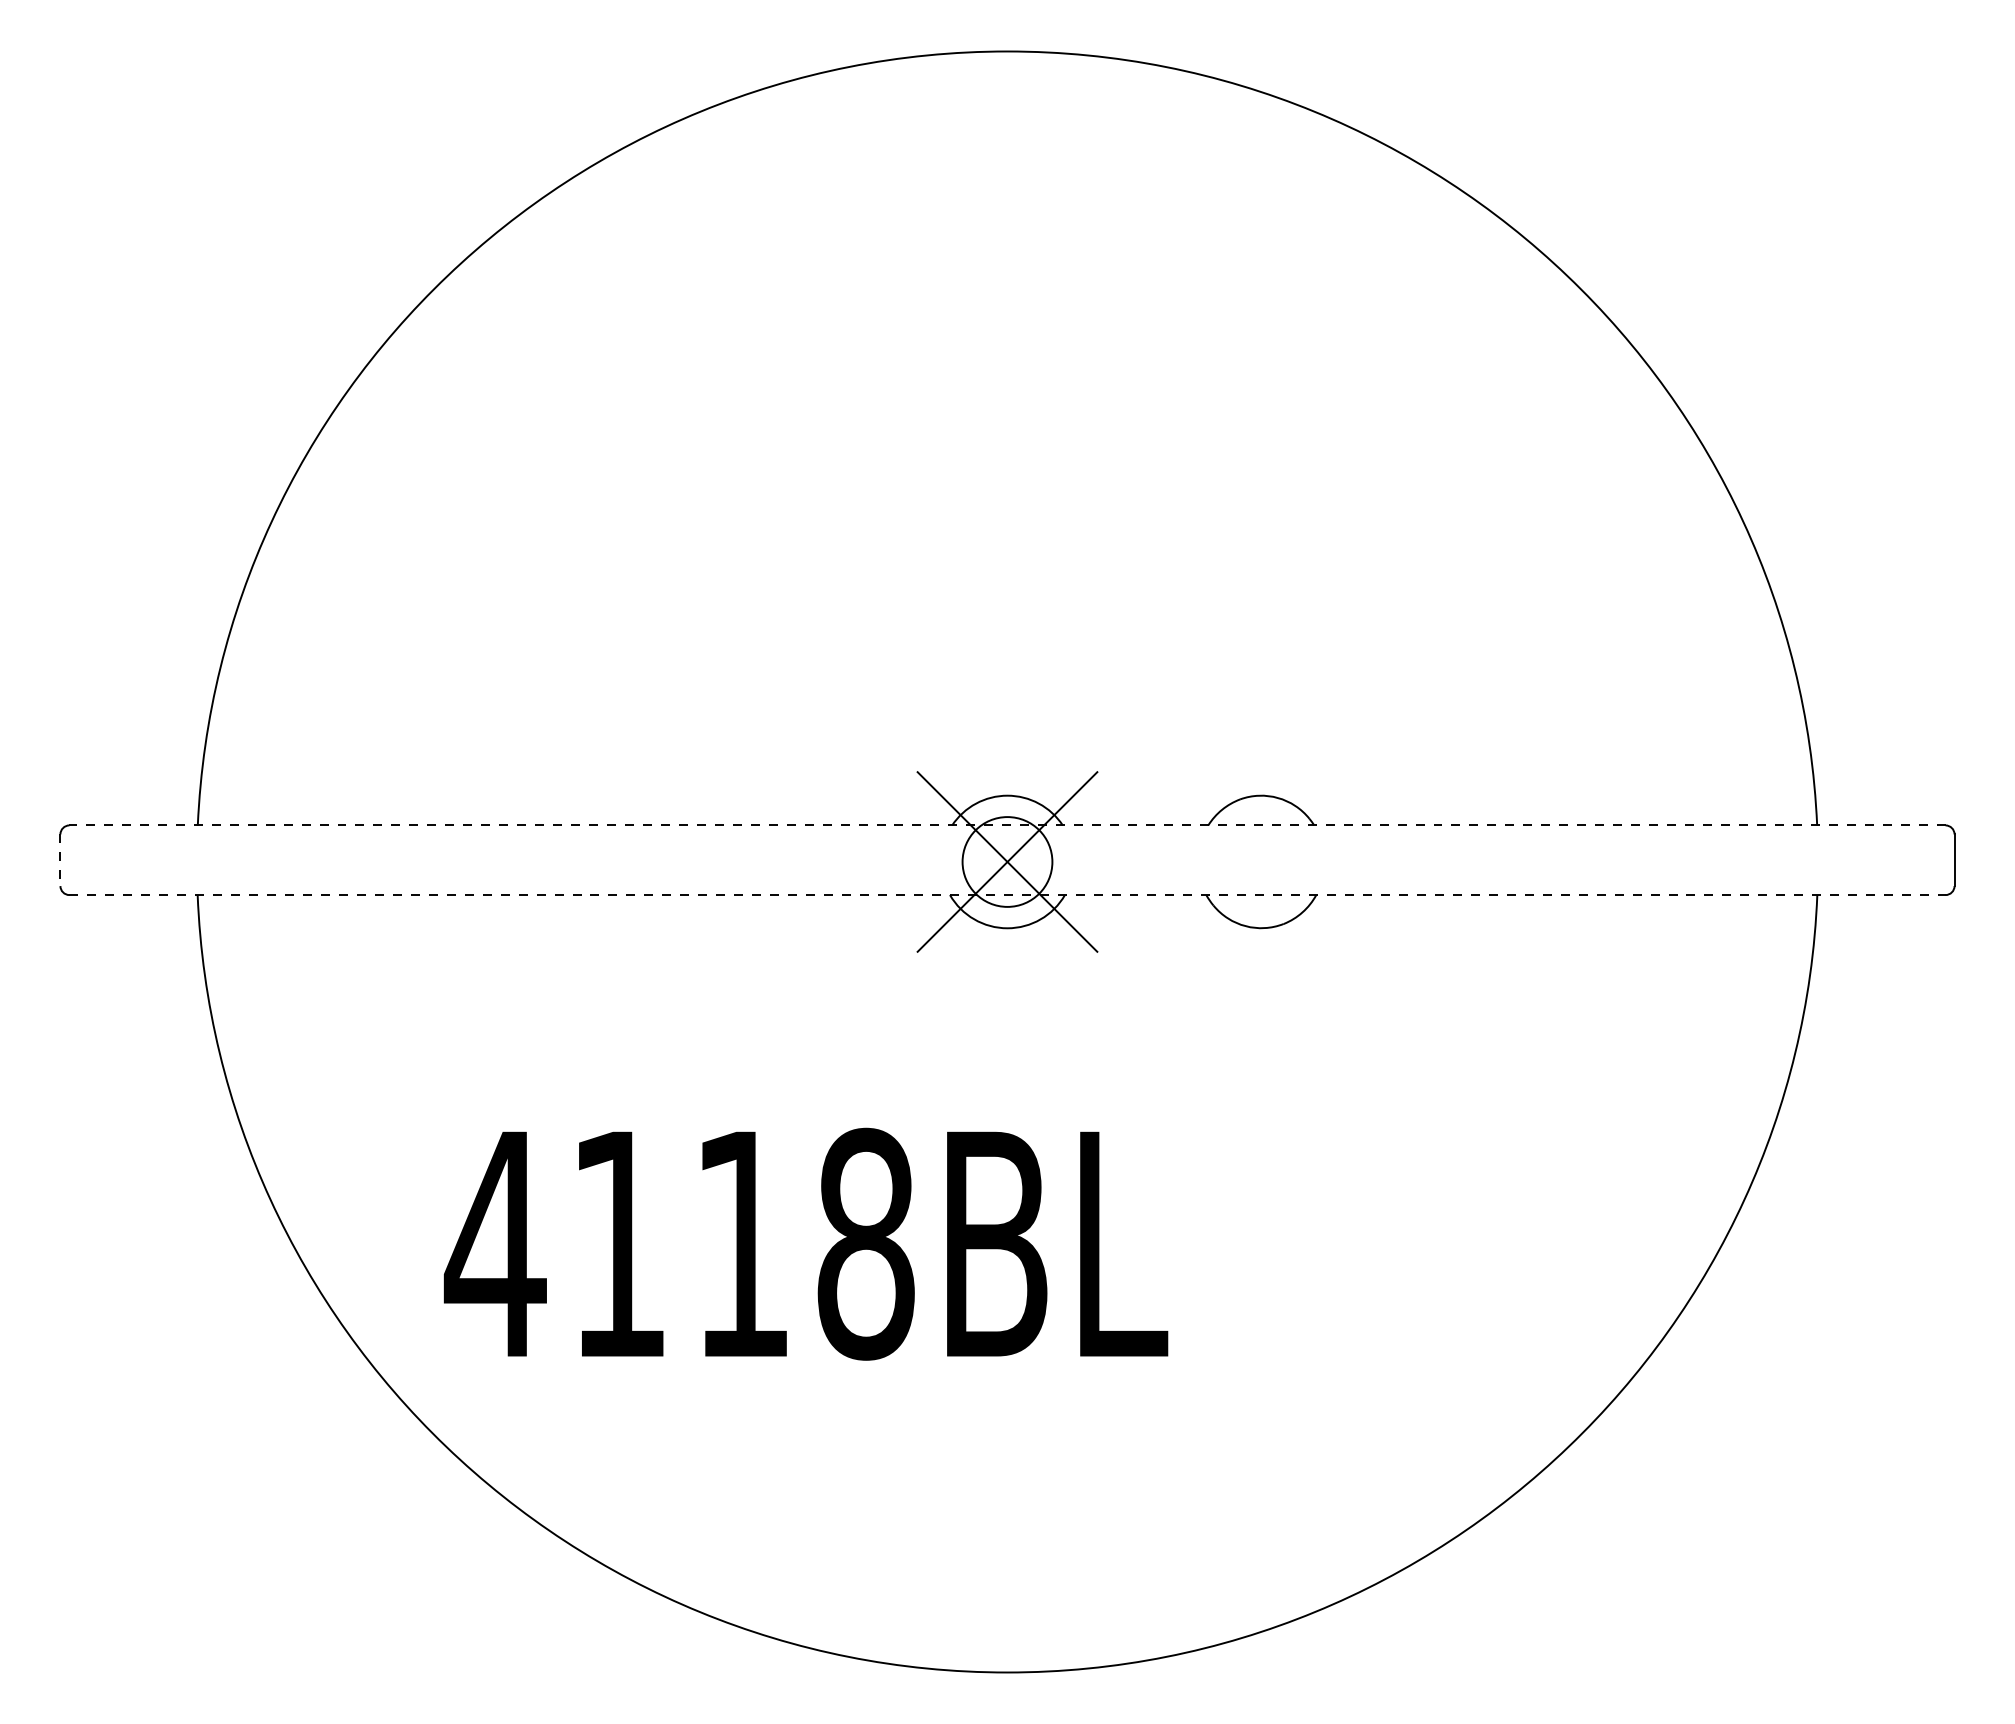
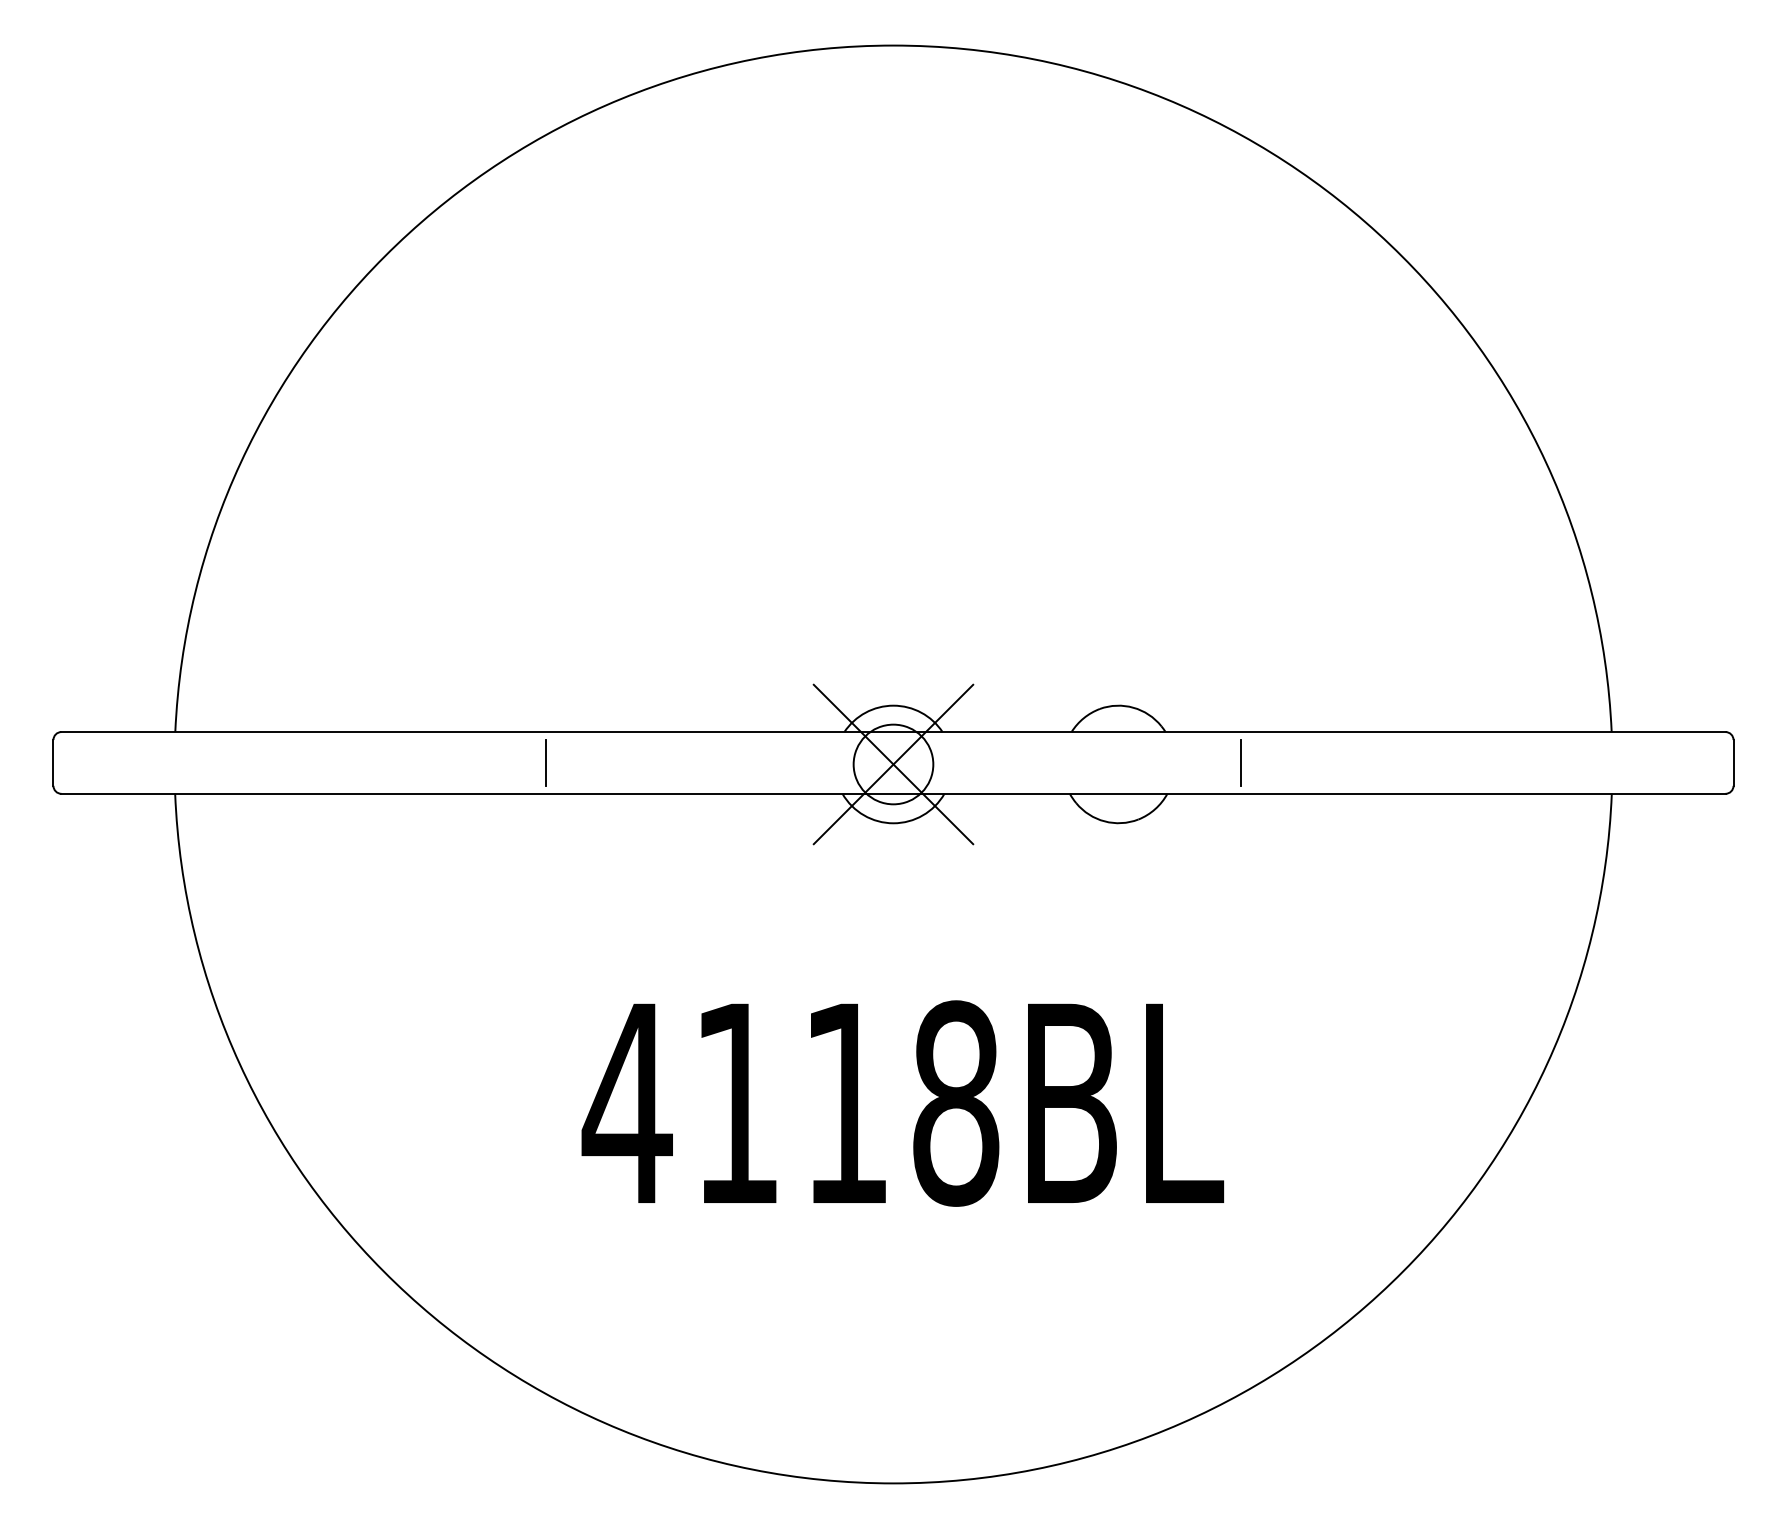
line: (1007, 825) -> (893, 732), dashed -> solid
line: (614, 859) -> (544, 762), added
line: (60, 860) -> (53, 763), dashed -> solid
line: (1399, 860) -> (1241, 763), added
line: (1007, 895) -> (893, 794), dashed -> solid
text: (805, 1243) -> (902, 1102), moved

